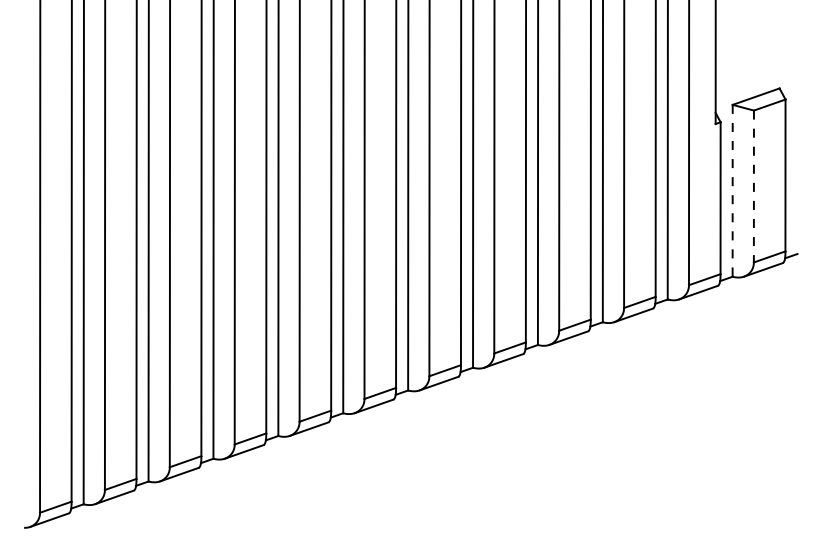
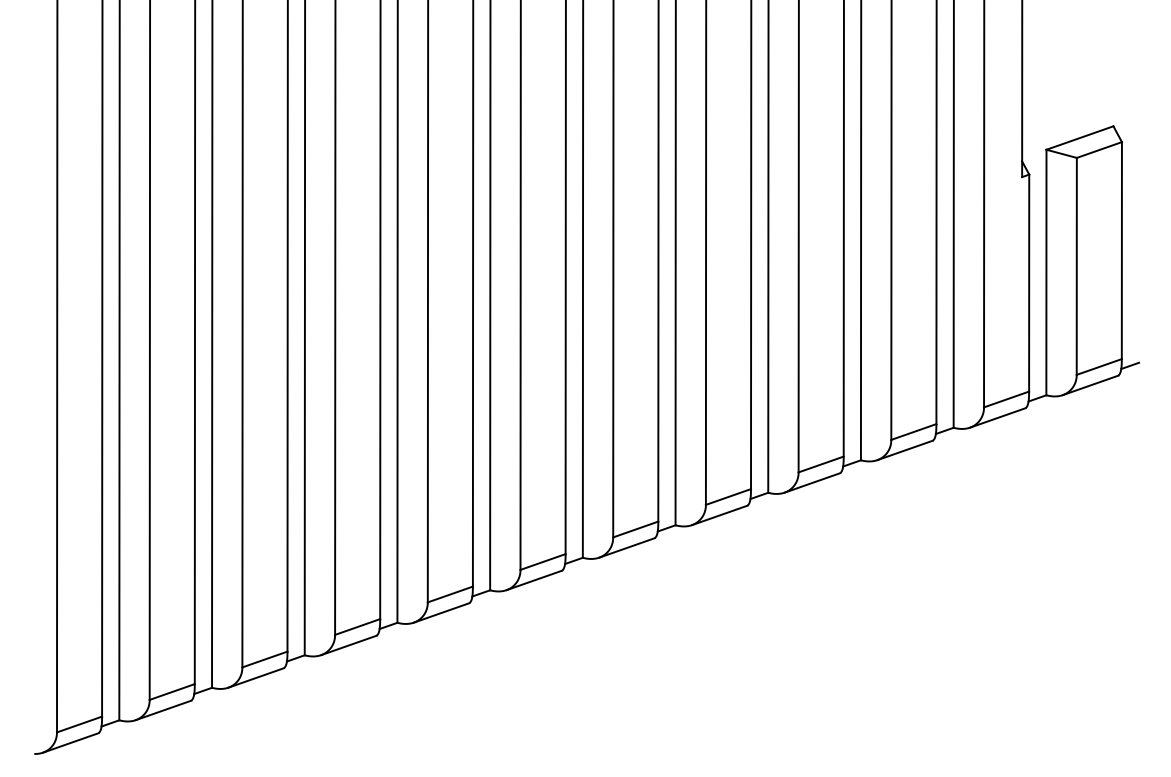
line: (753, 186) -> (1076, 266), dashed -> solid
line: (732, 190) -> (1046, 272), dashed -> solid

